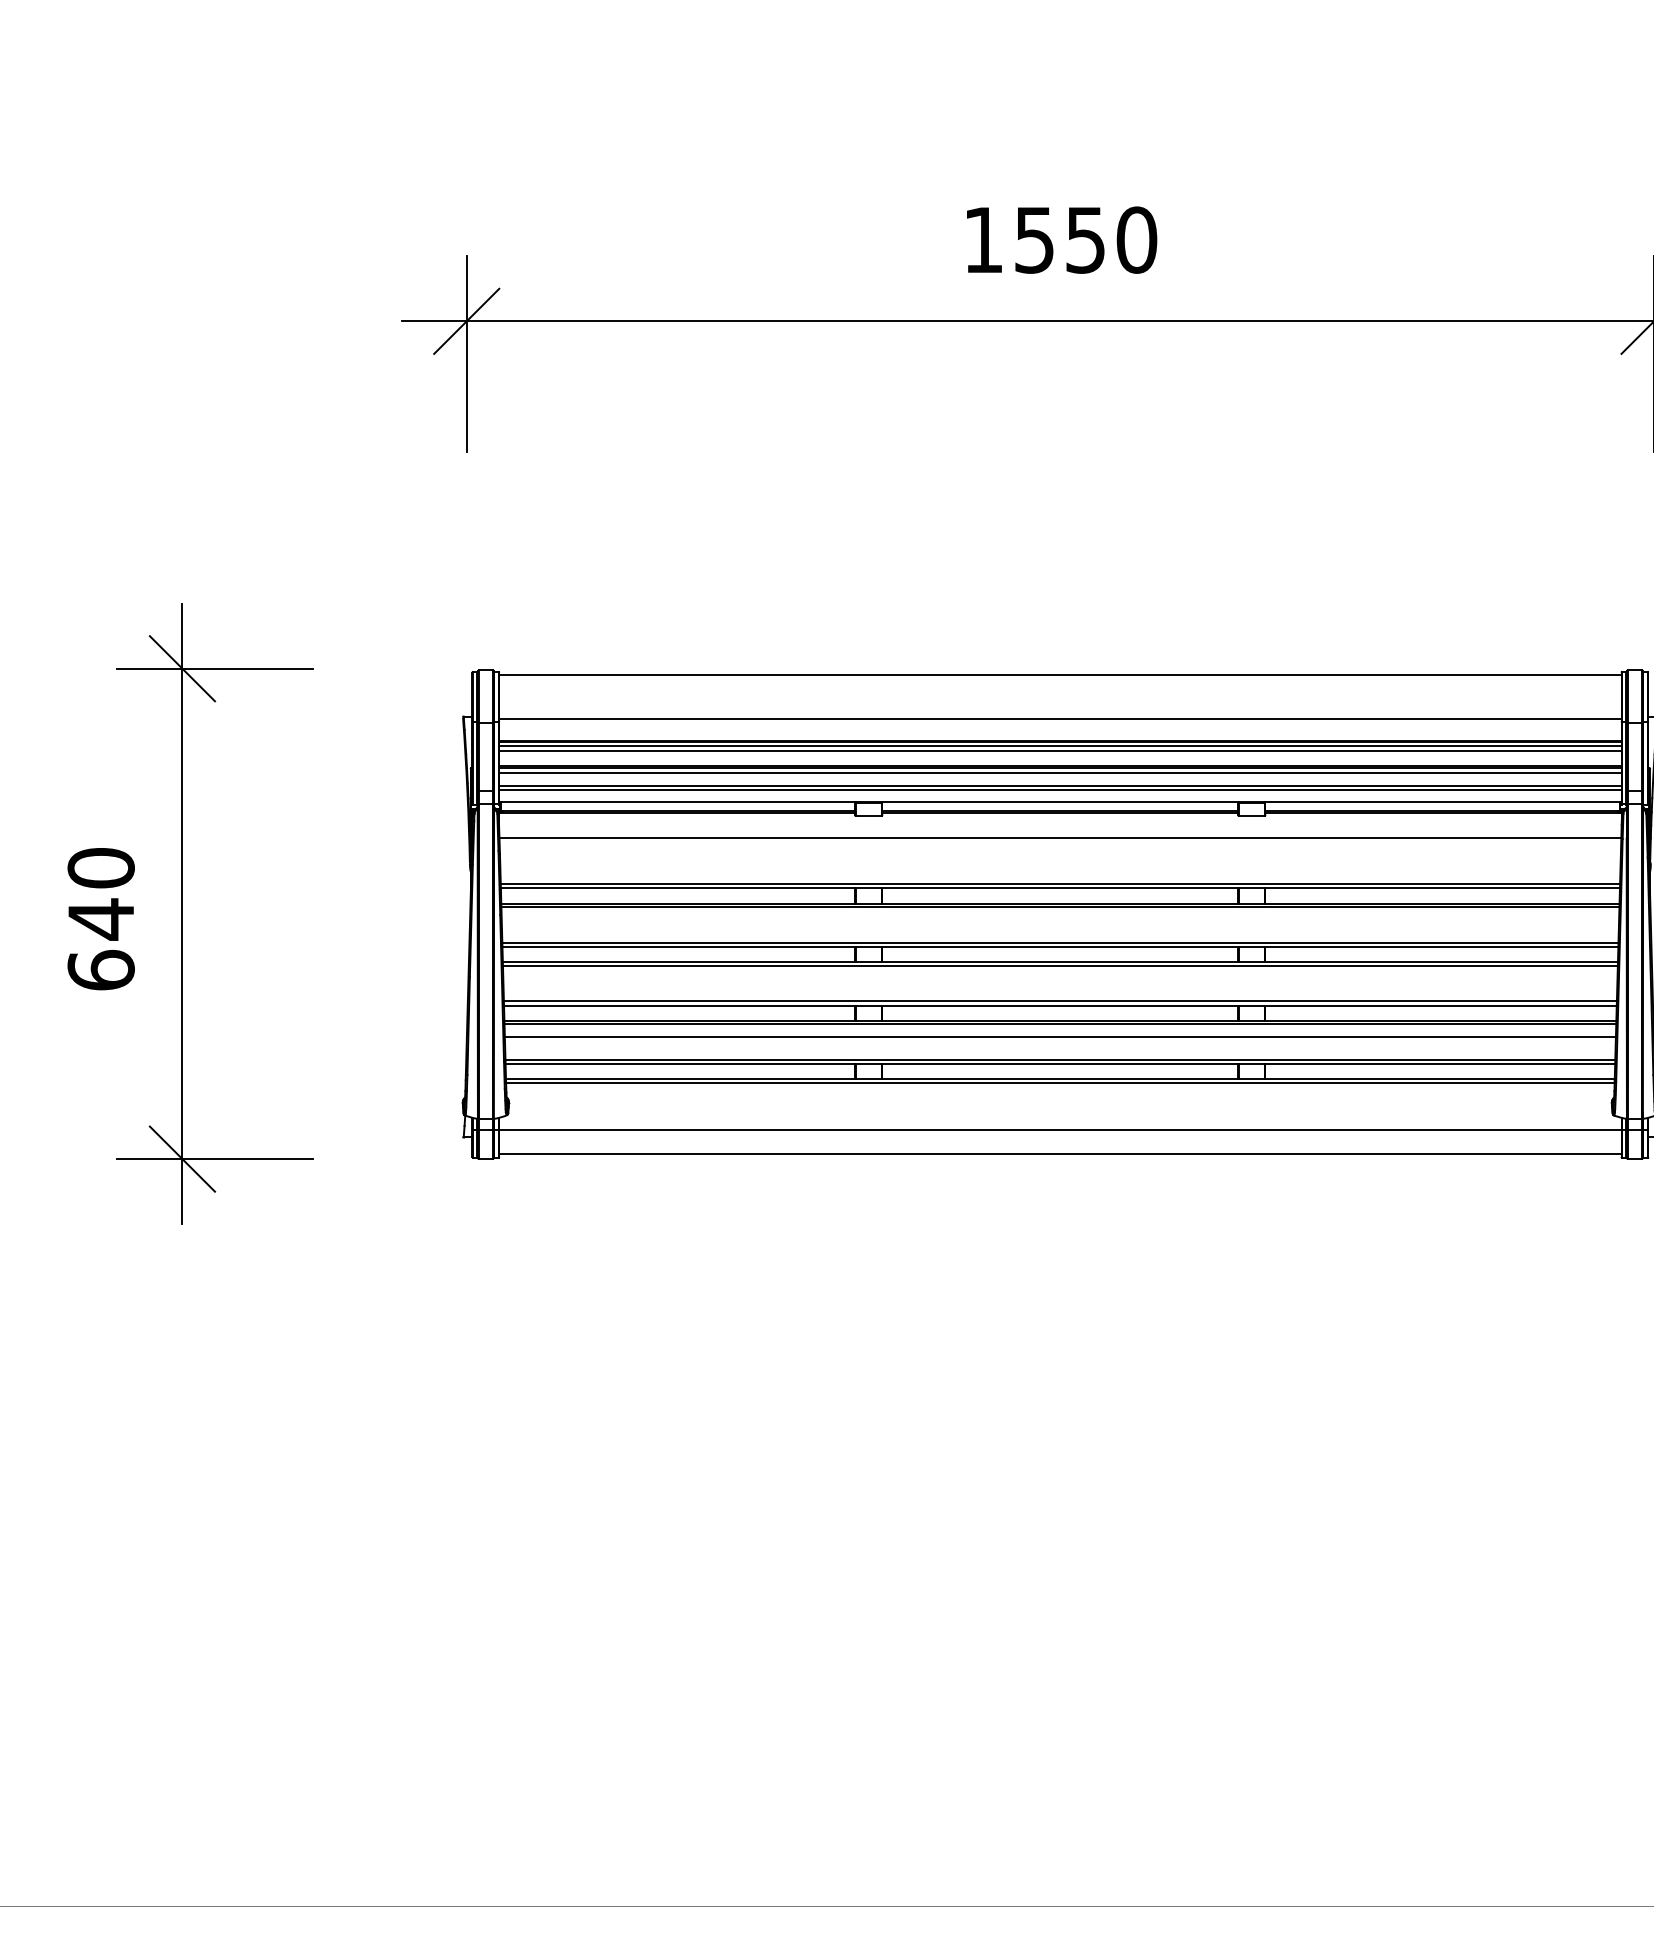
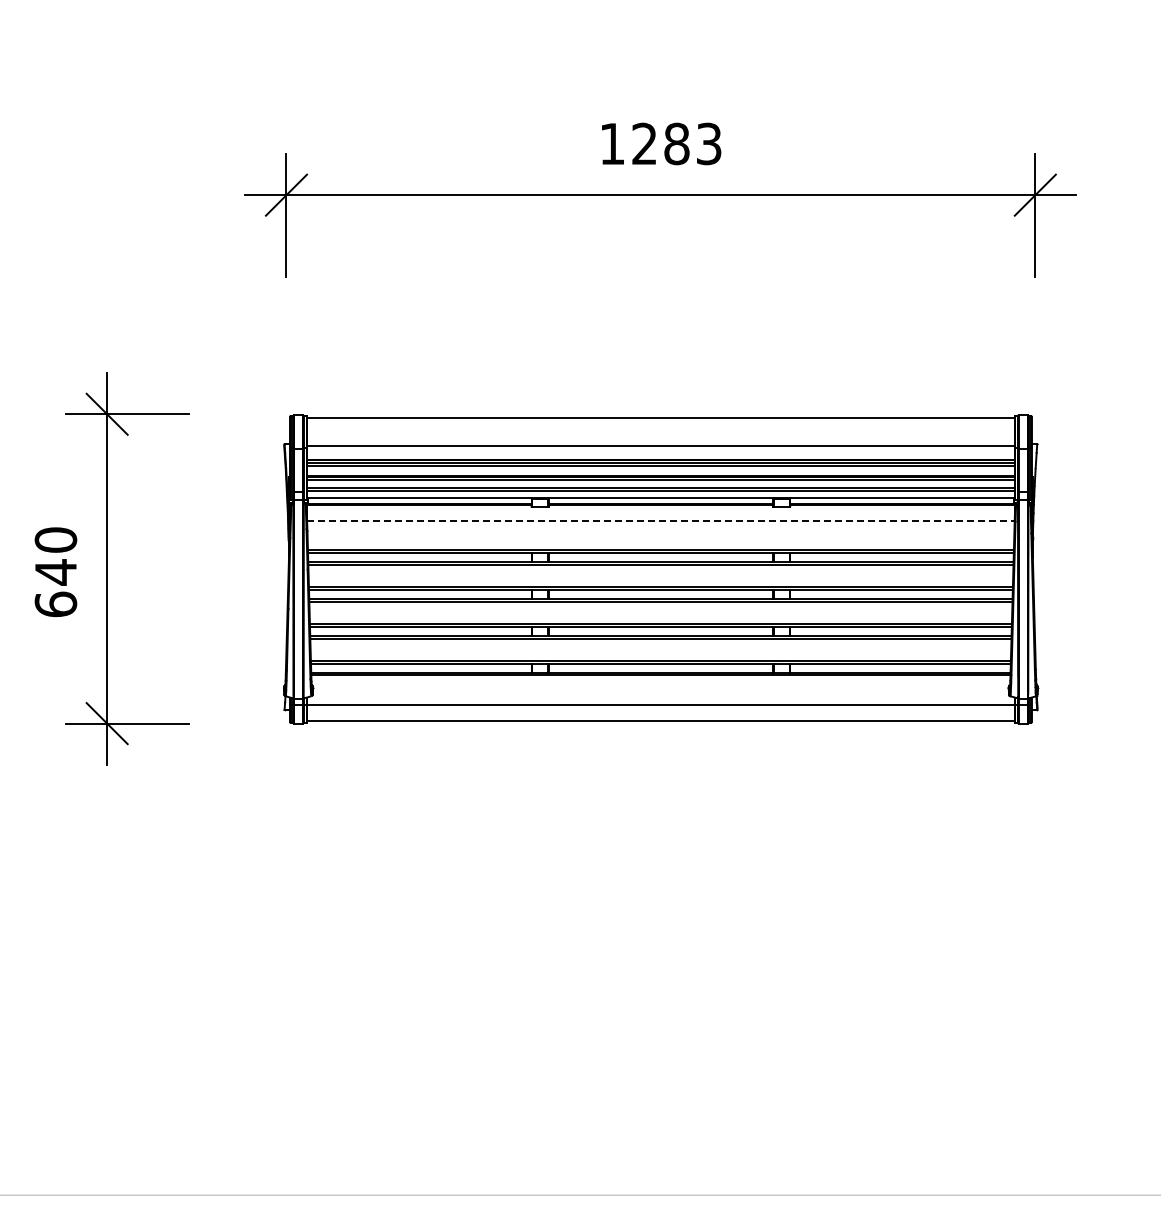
text: (1085, 239) -> (676, 143), 1550 -> 1283
line: (1059, 838) -> (660, 521), solid -> dashed
line: (1059, 1036) -> (660, 646), removed

